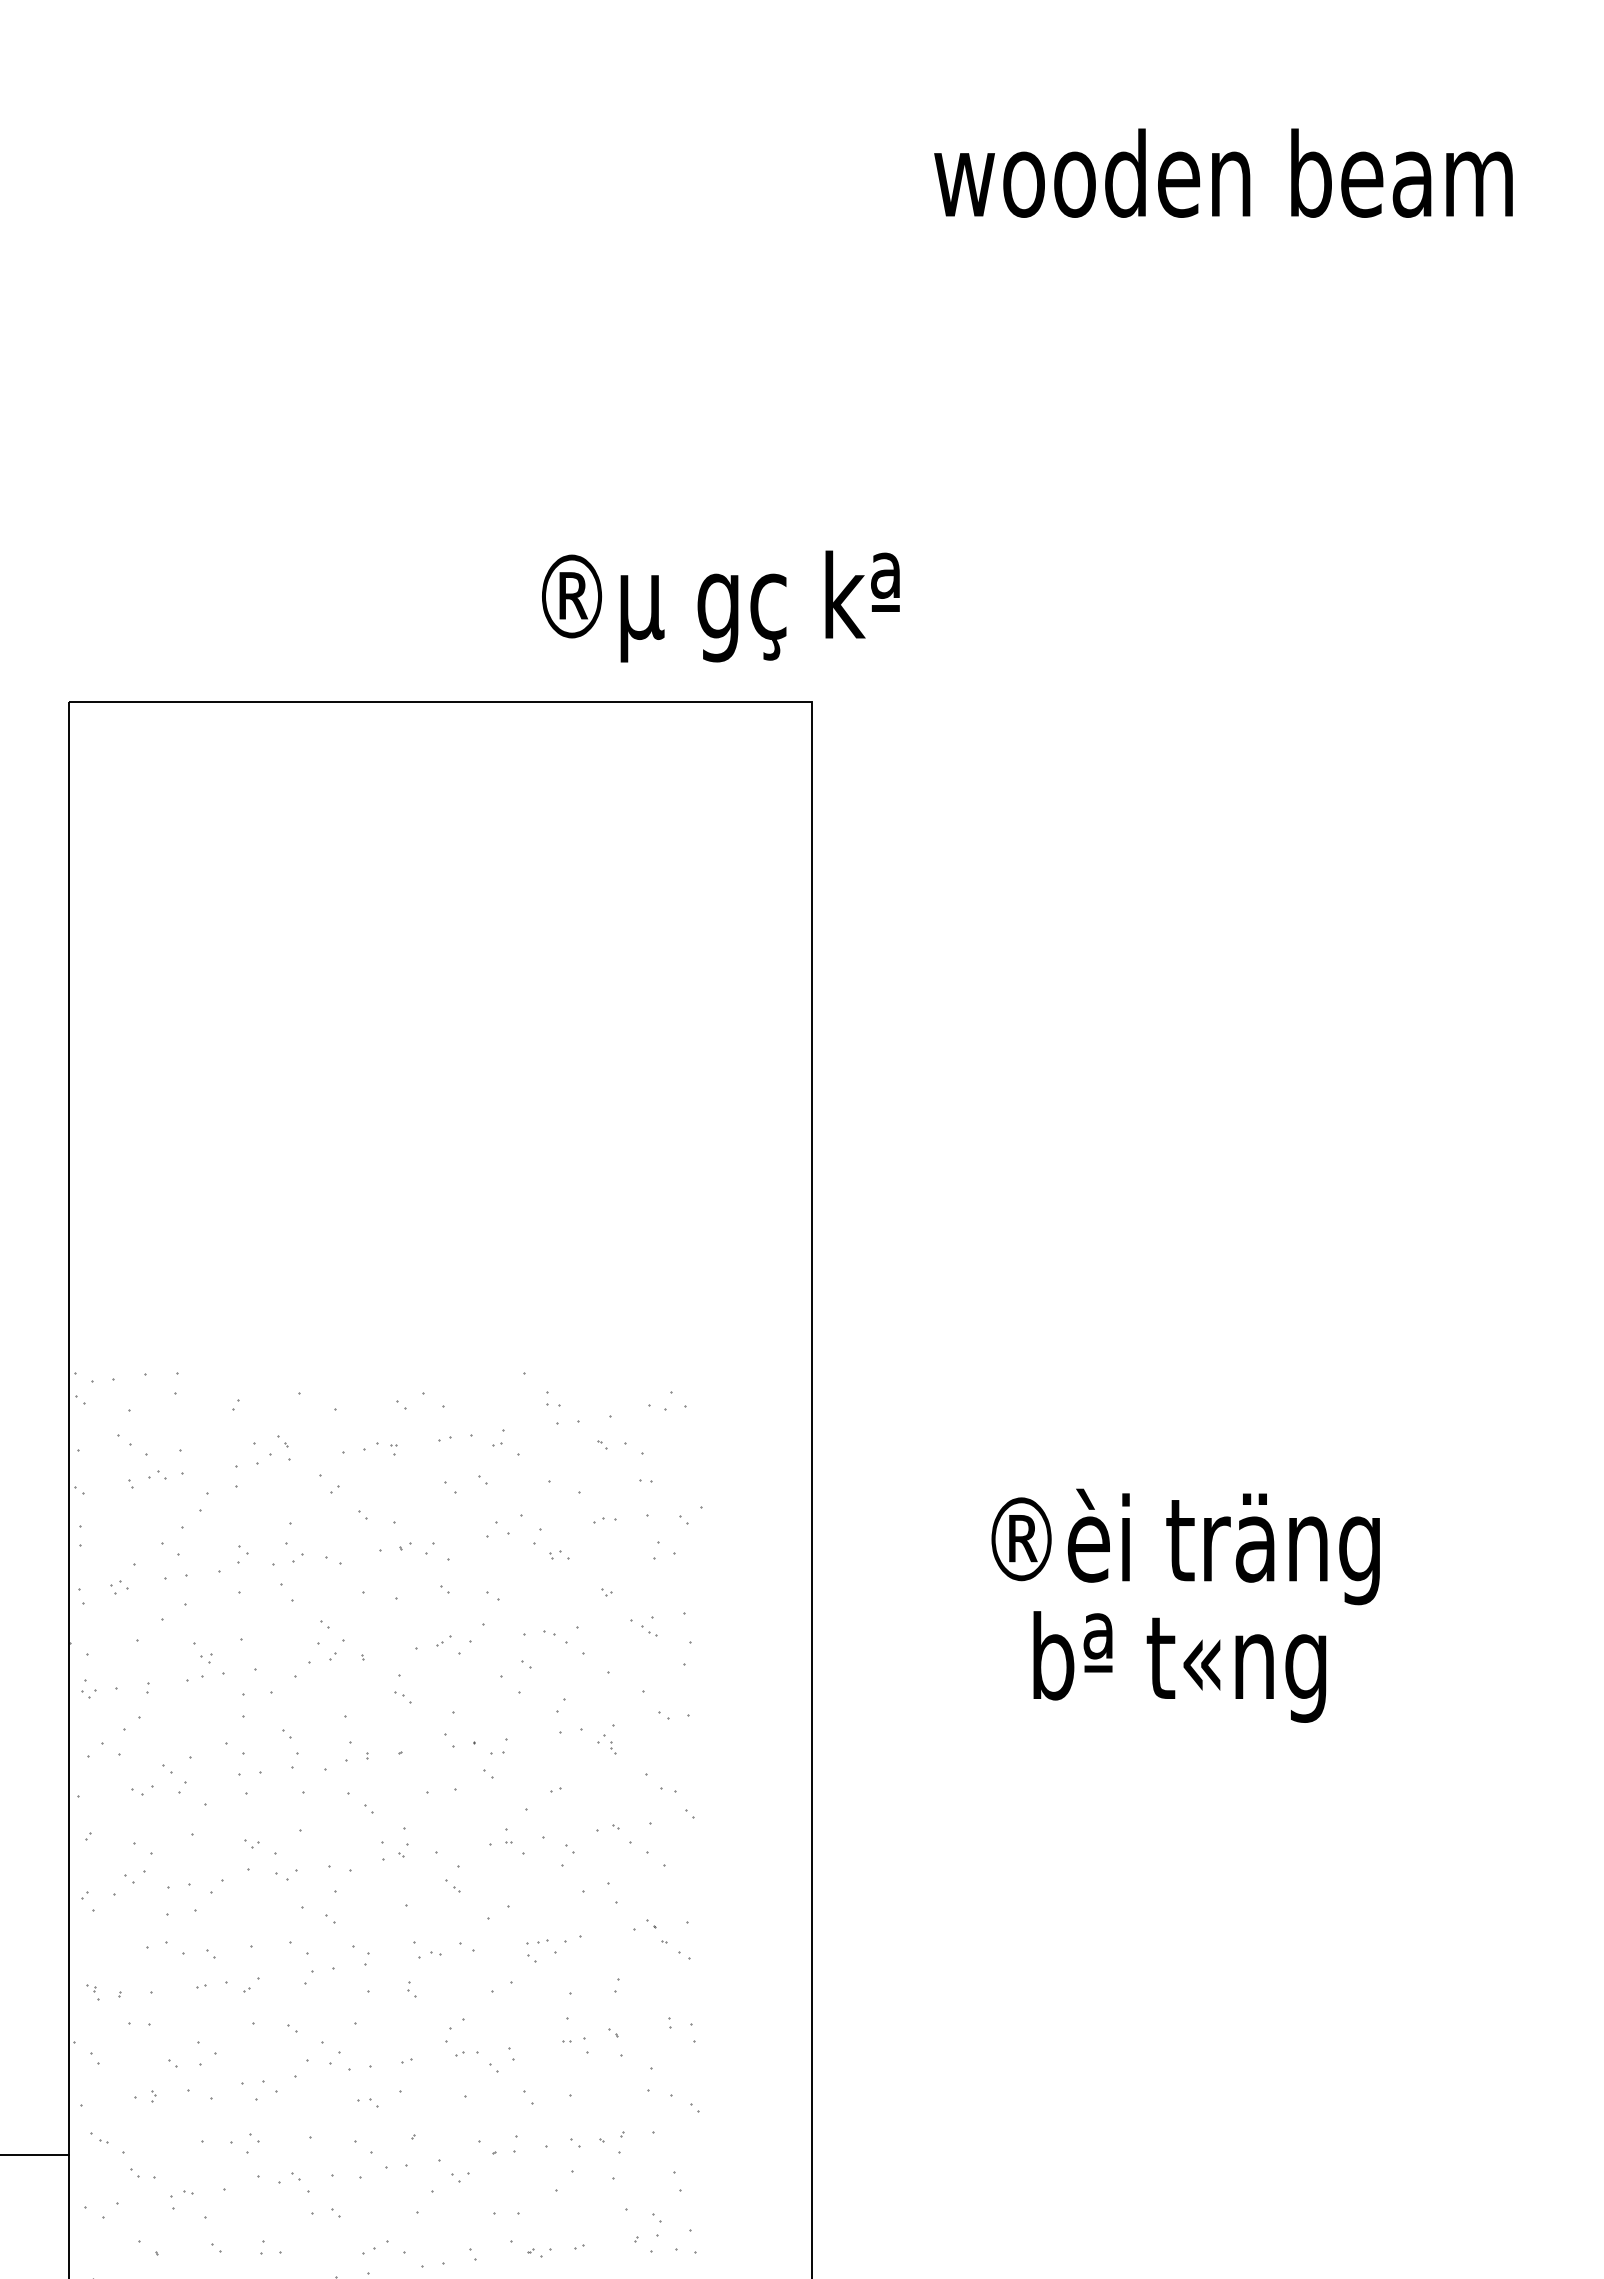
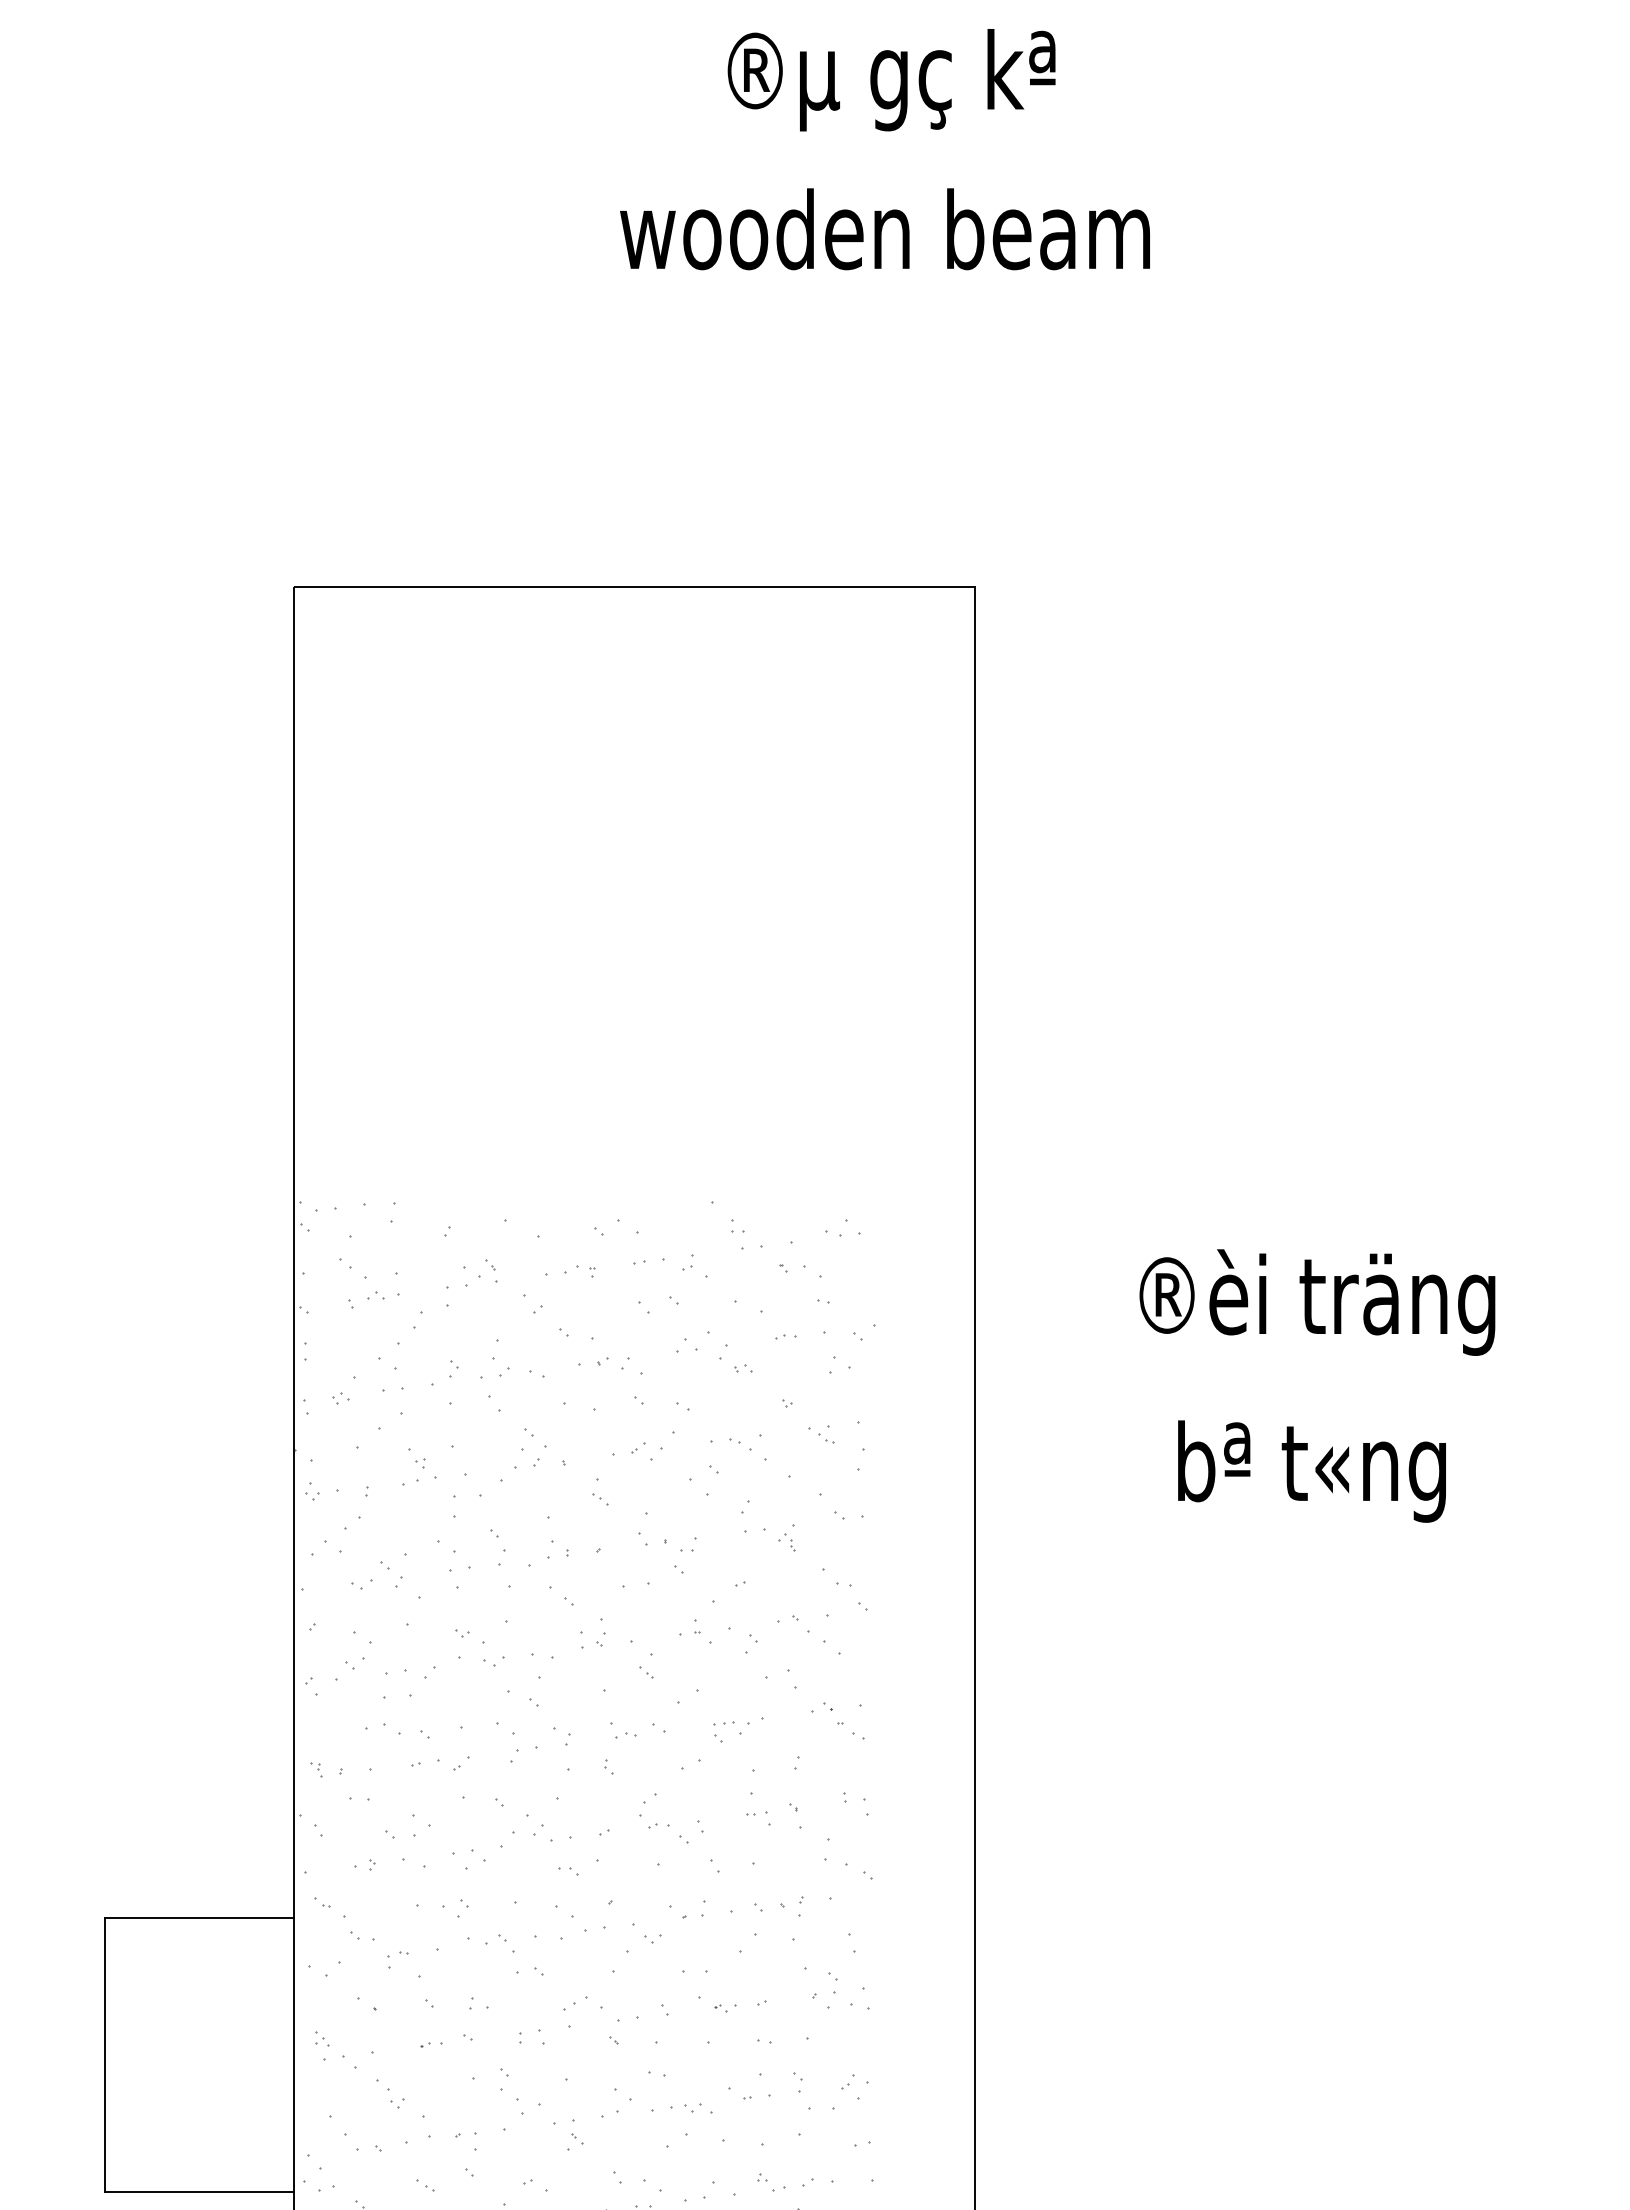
text: (1222, 173) -> (884, 229), moved
text: (720, 606) -> (891, 80), moved
text: (1185, 1546) -> (1317, 1302), moved

